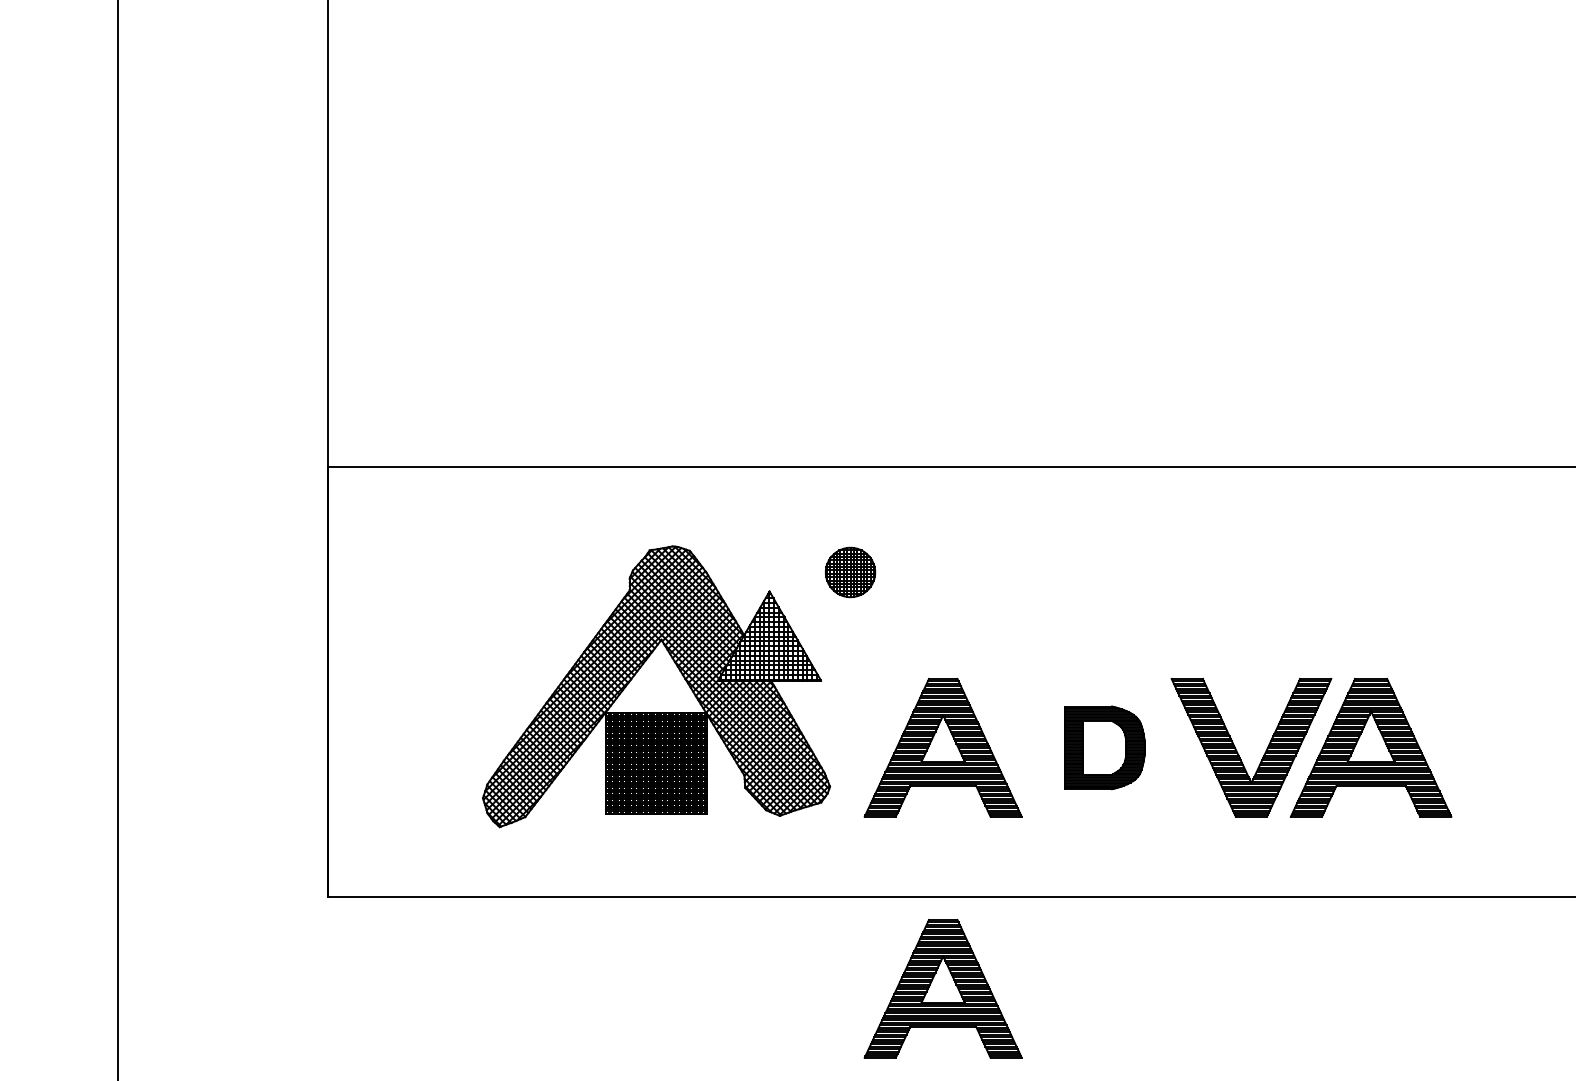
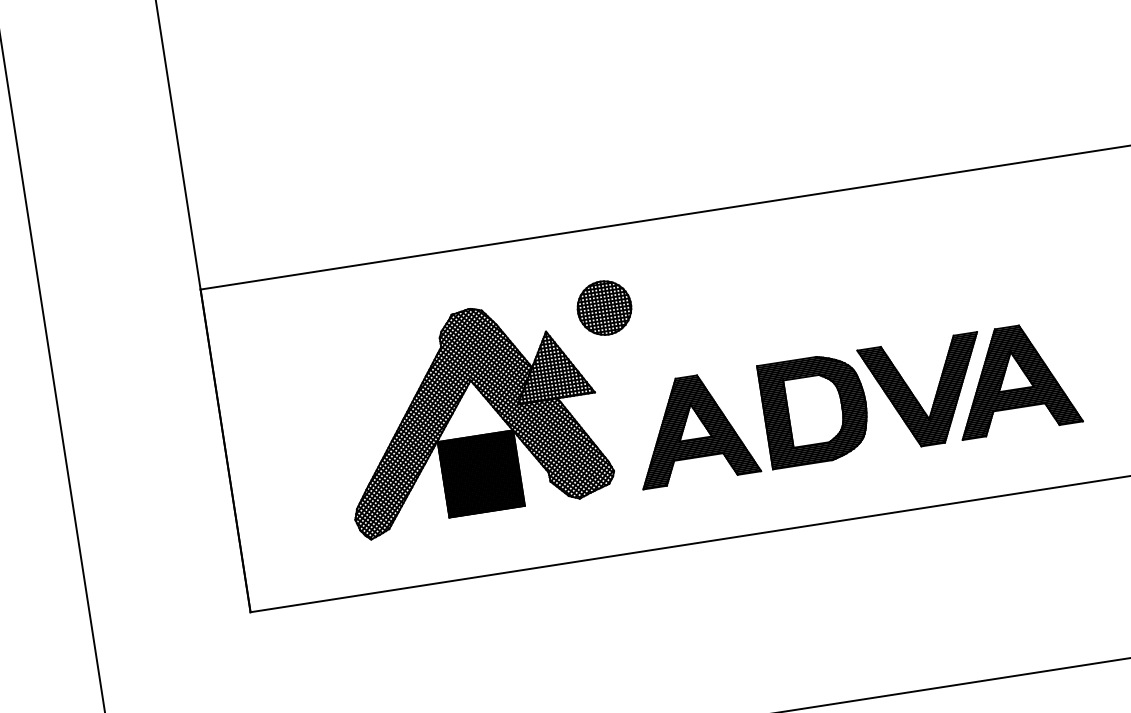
part: (850, 572) -> (604, 308), size x1.43
part: (1104, 747) -> (815, 409), size x1.67
part: (942, 988) -> (721, 609), removed

